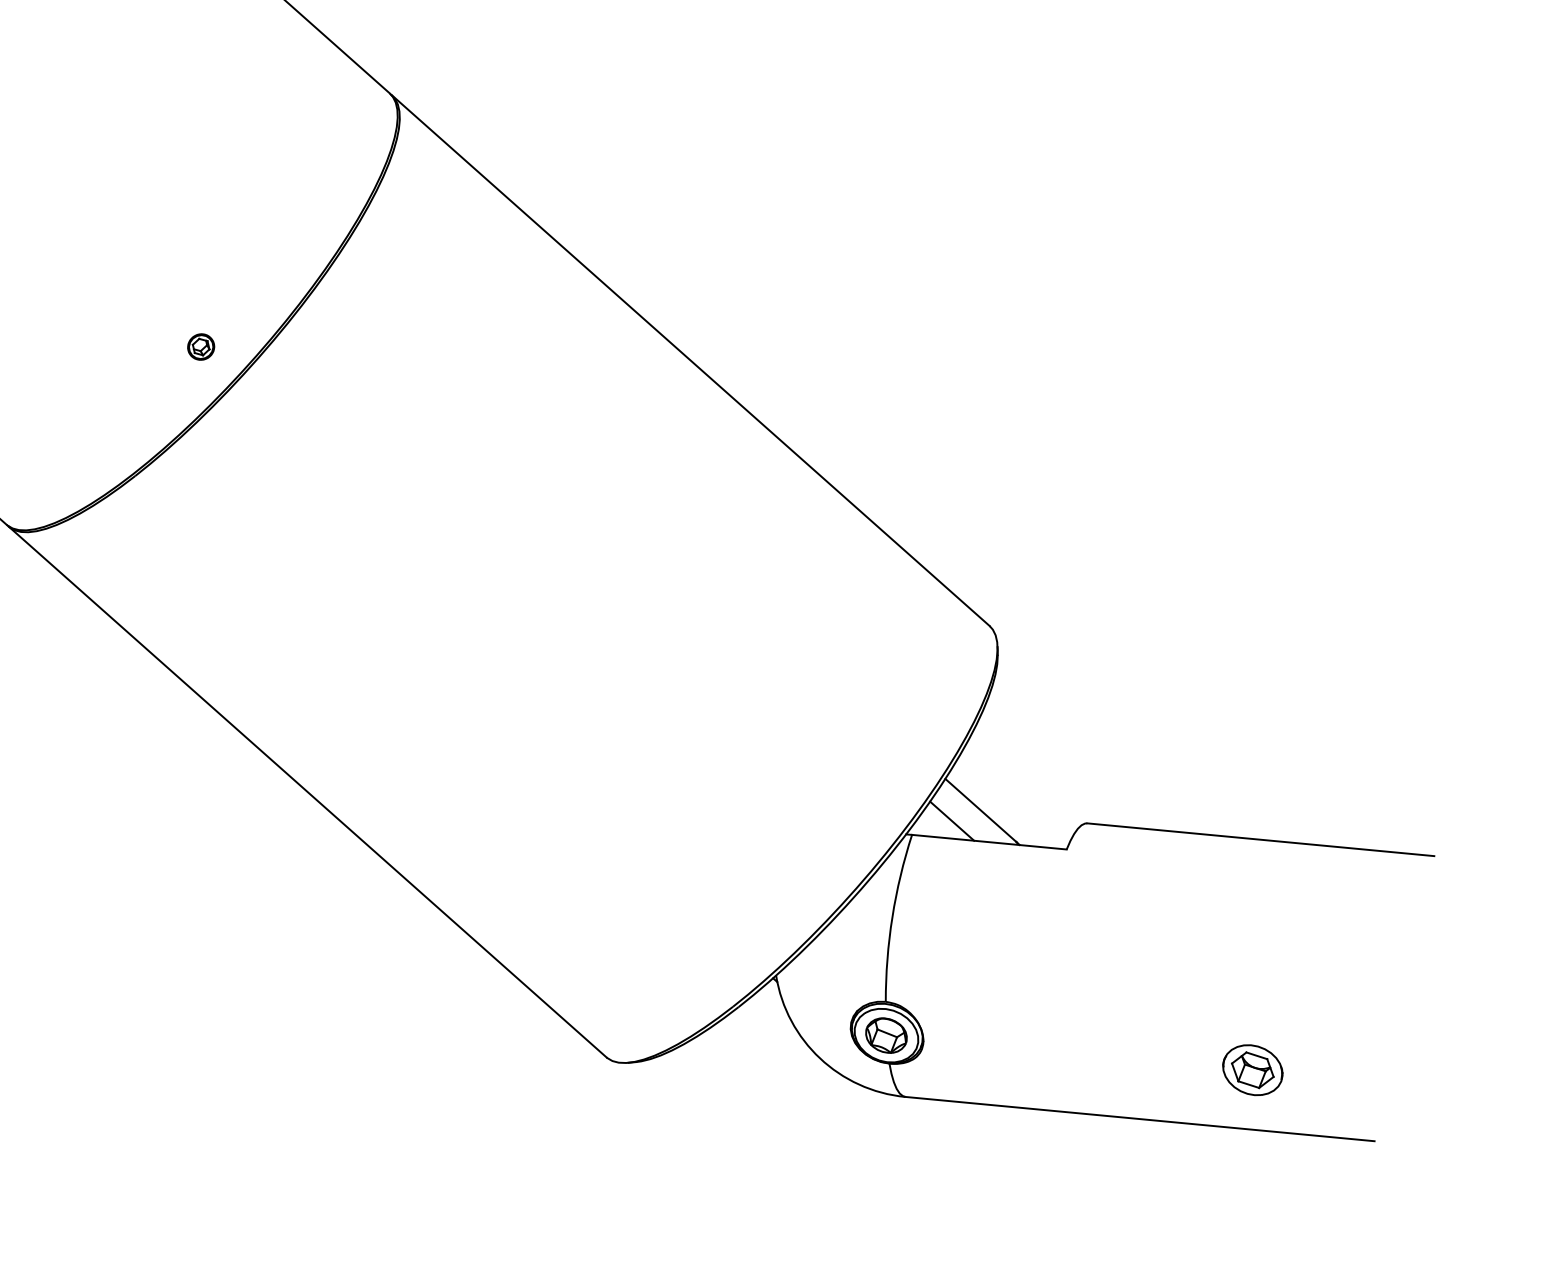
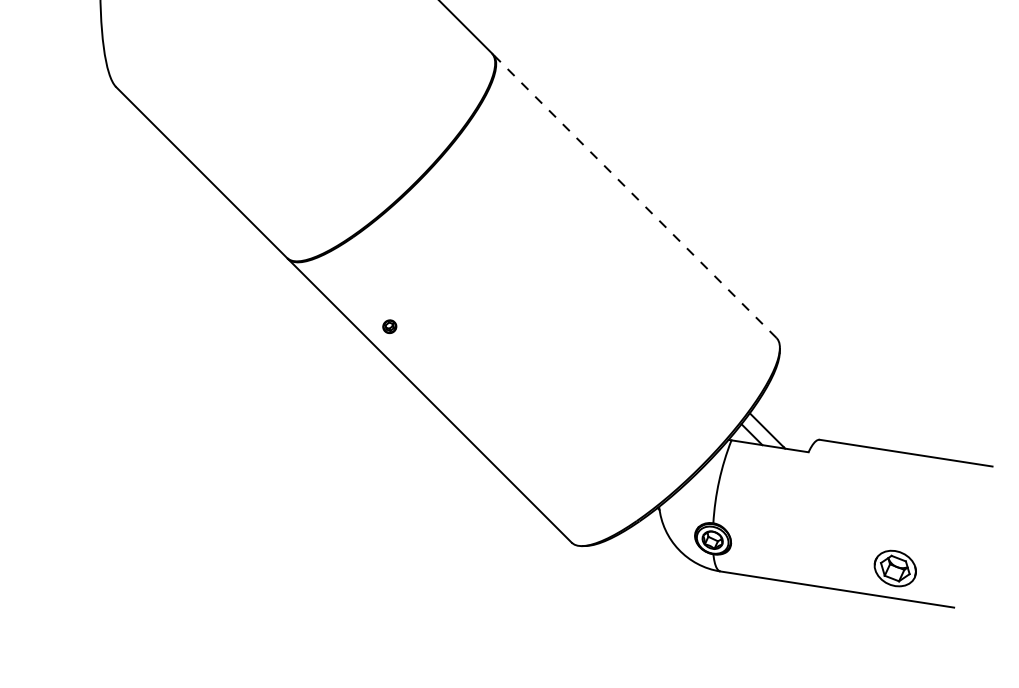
part: (200, 346) -> (389, 326), moved
line: (690, 361) -> (634, 196), solid -> dashed
part: (1251, 1068) -> (894, 567), size x1.4

